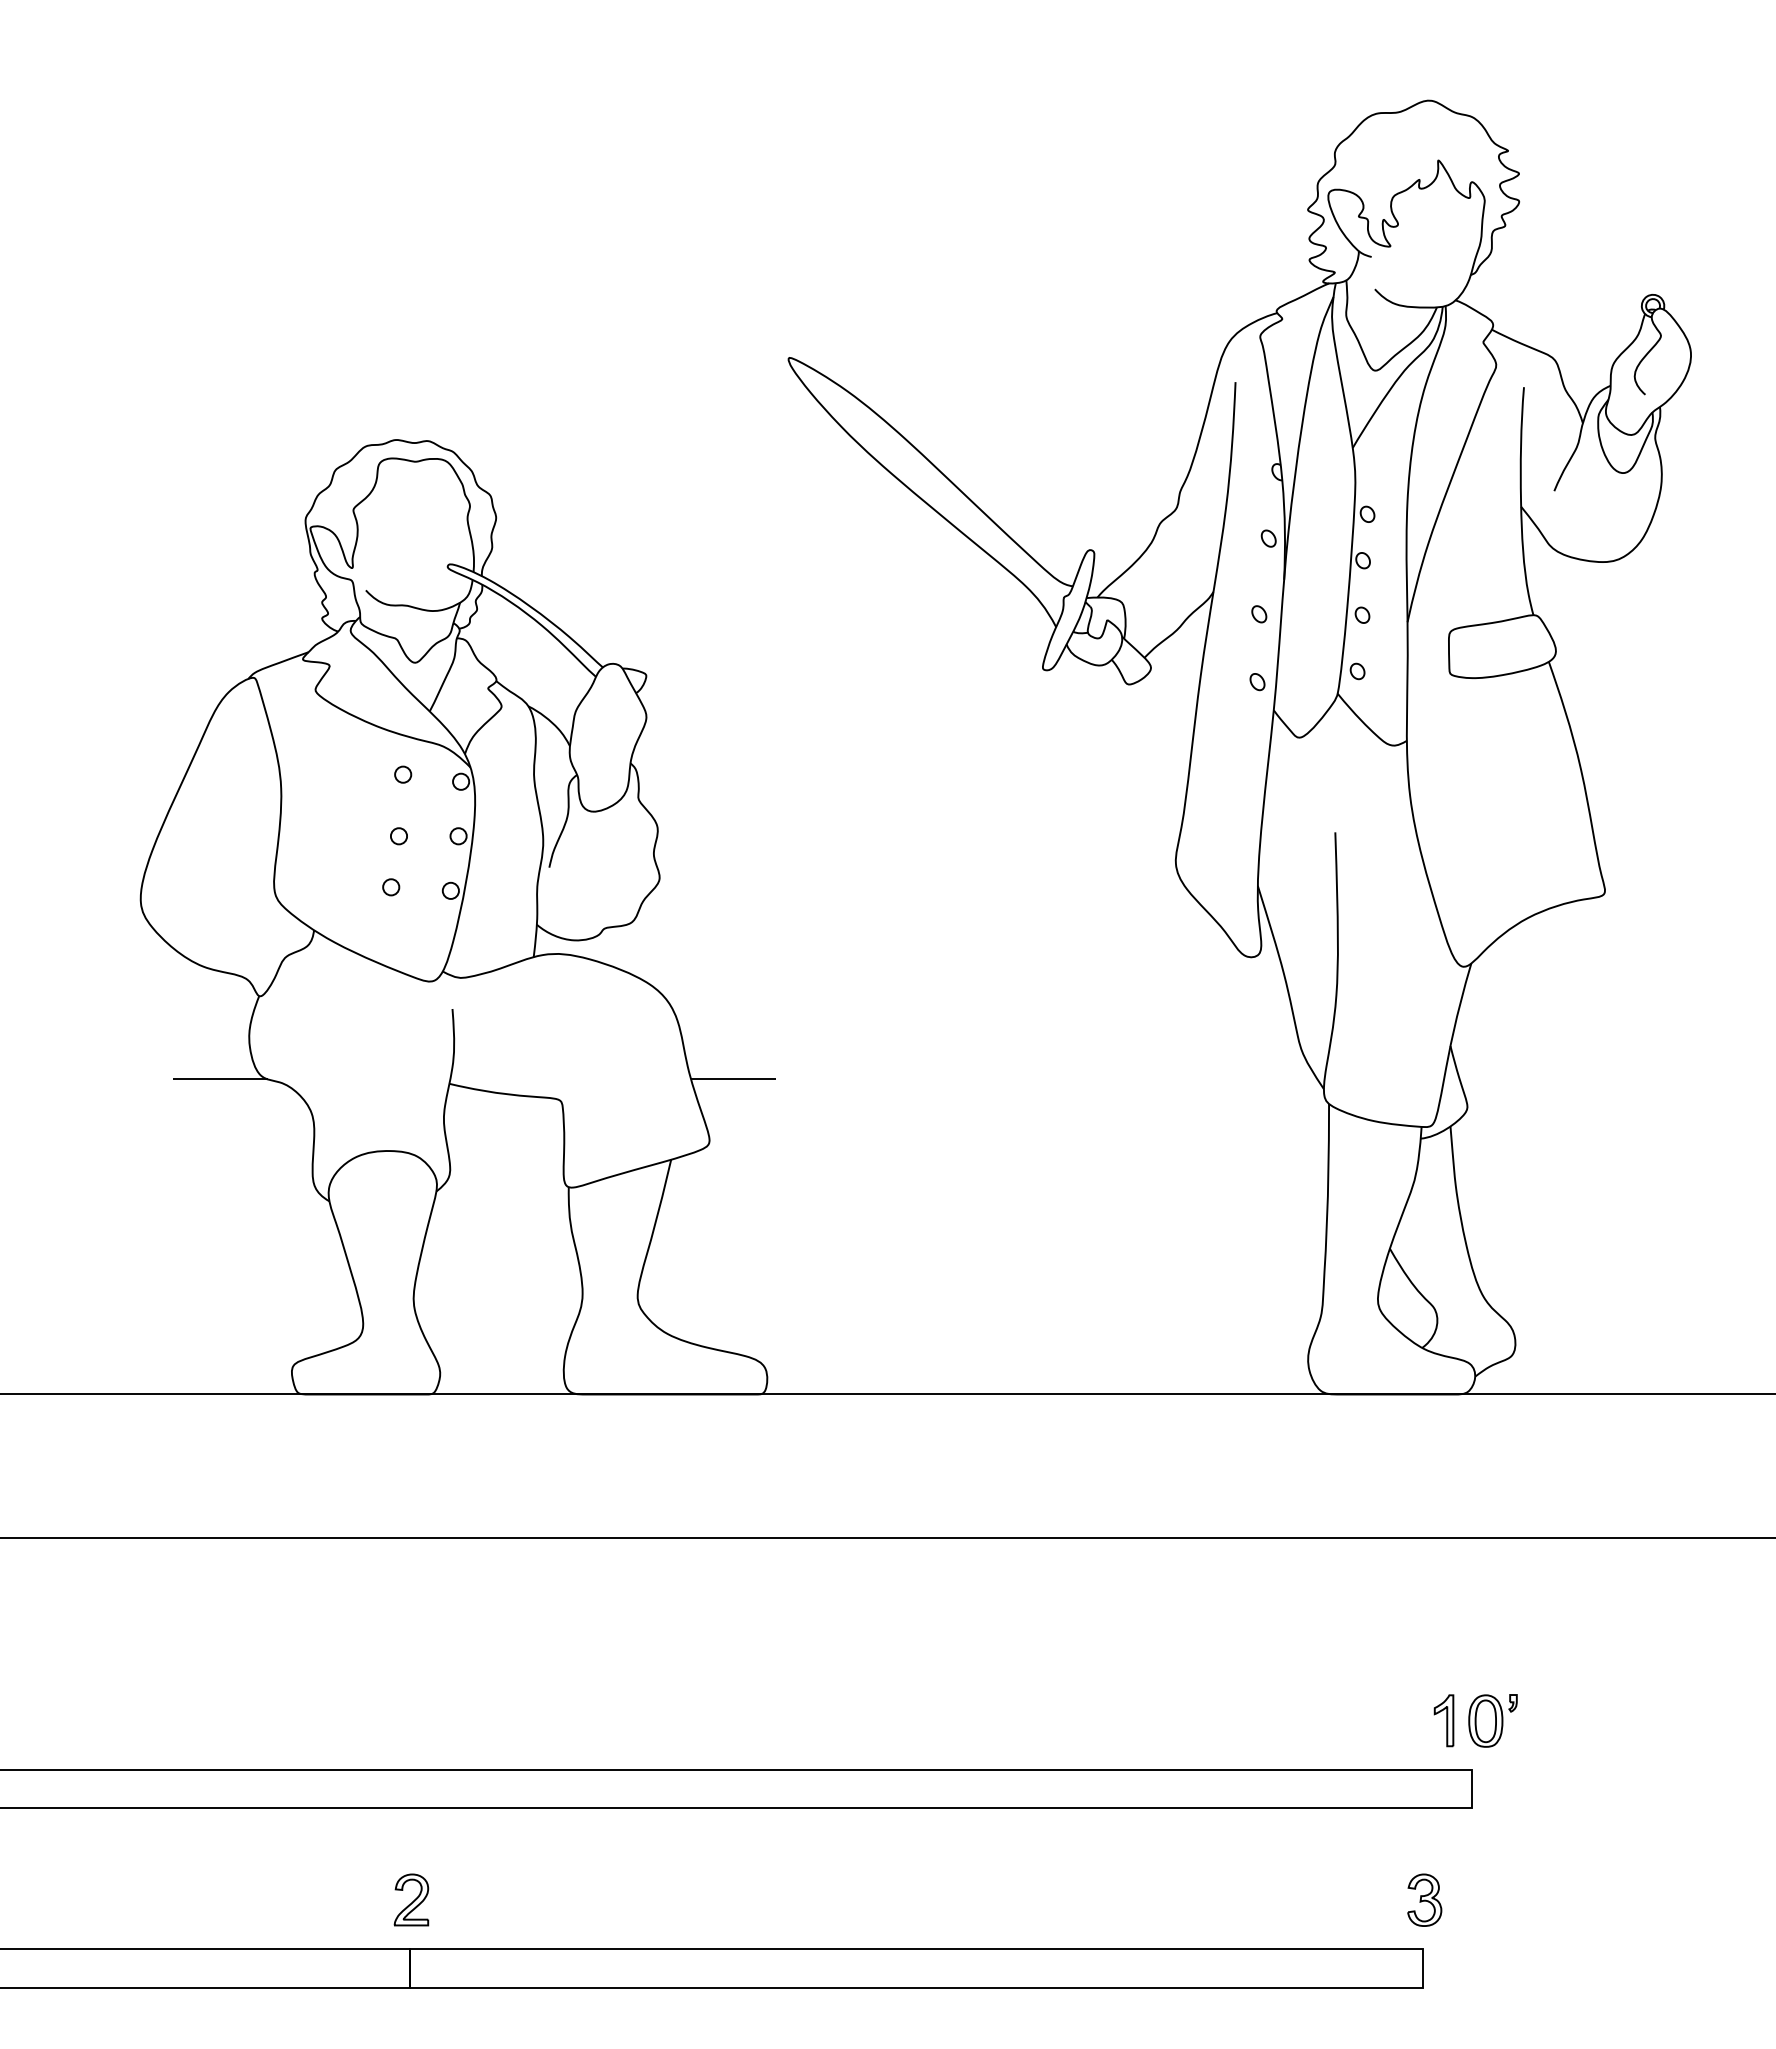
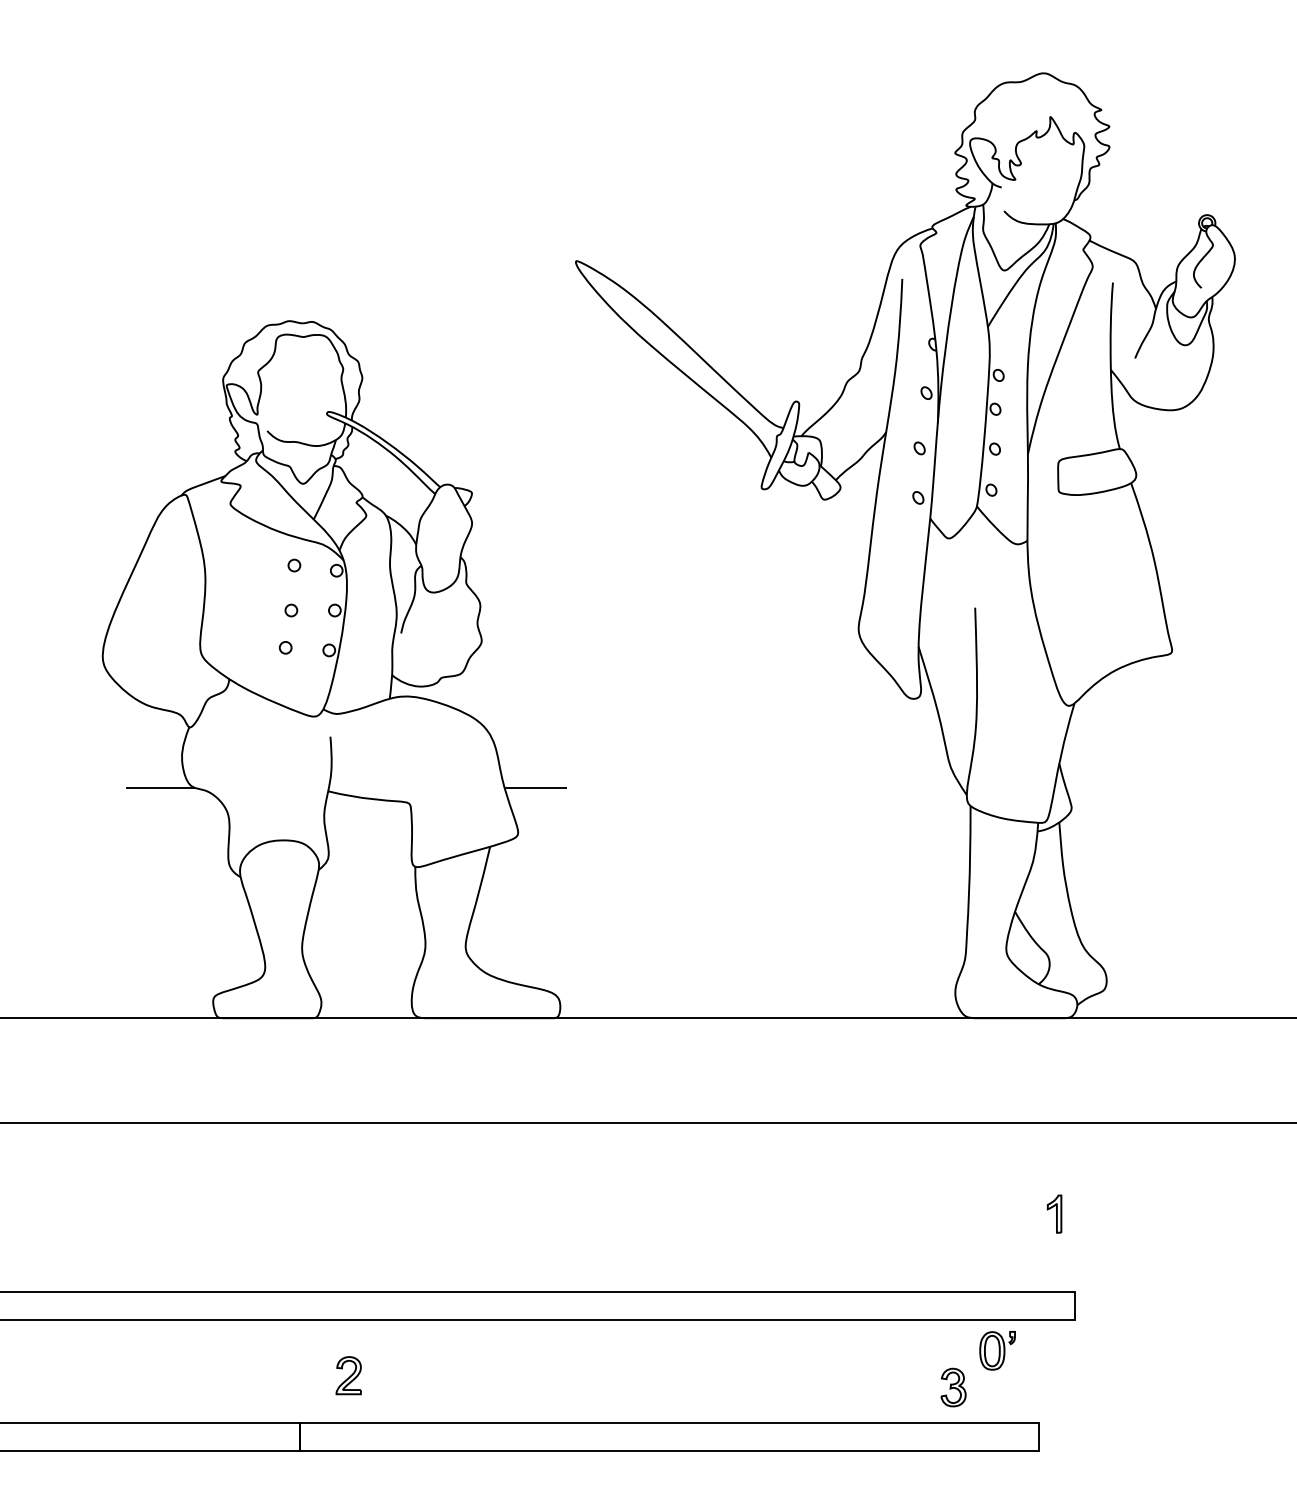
part: (1443, 1720) -> (1054, 1213), moved
part: (1492, 1720) -> (997, 1350), moved
part: (411, 1899) -> (348, 1375), moved
part: (1424, 1899) -> (953, 1387), moved

